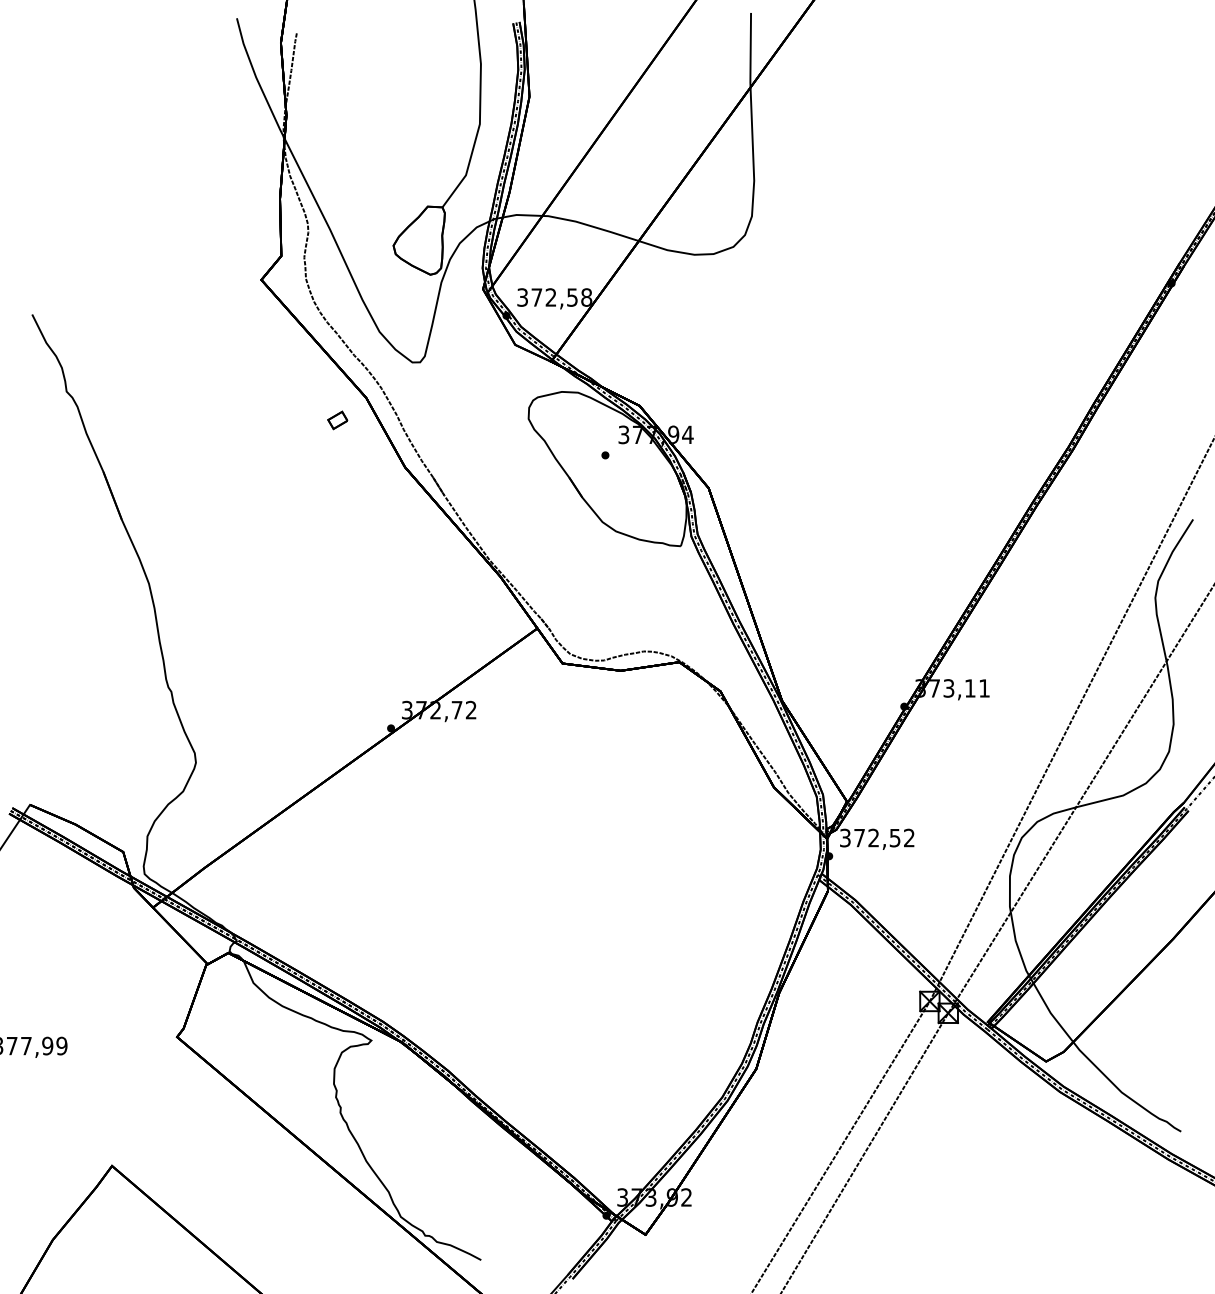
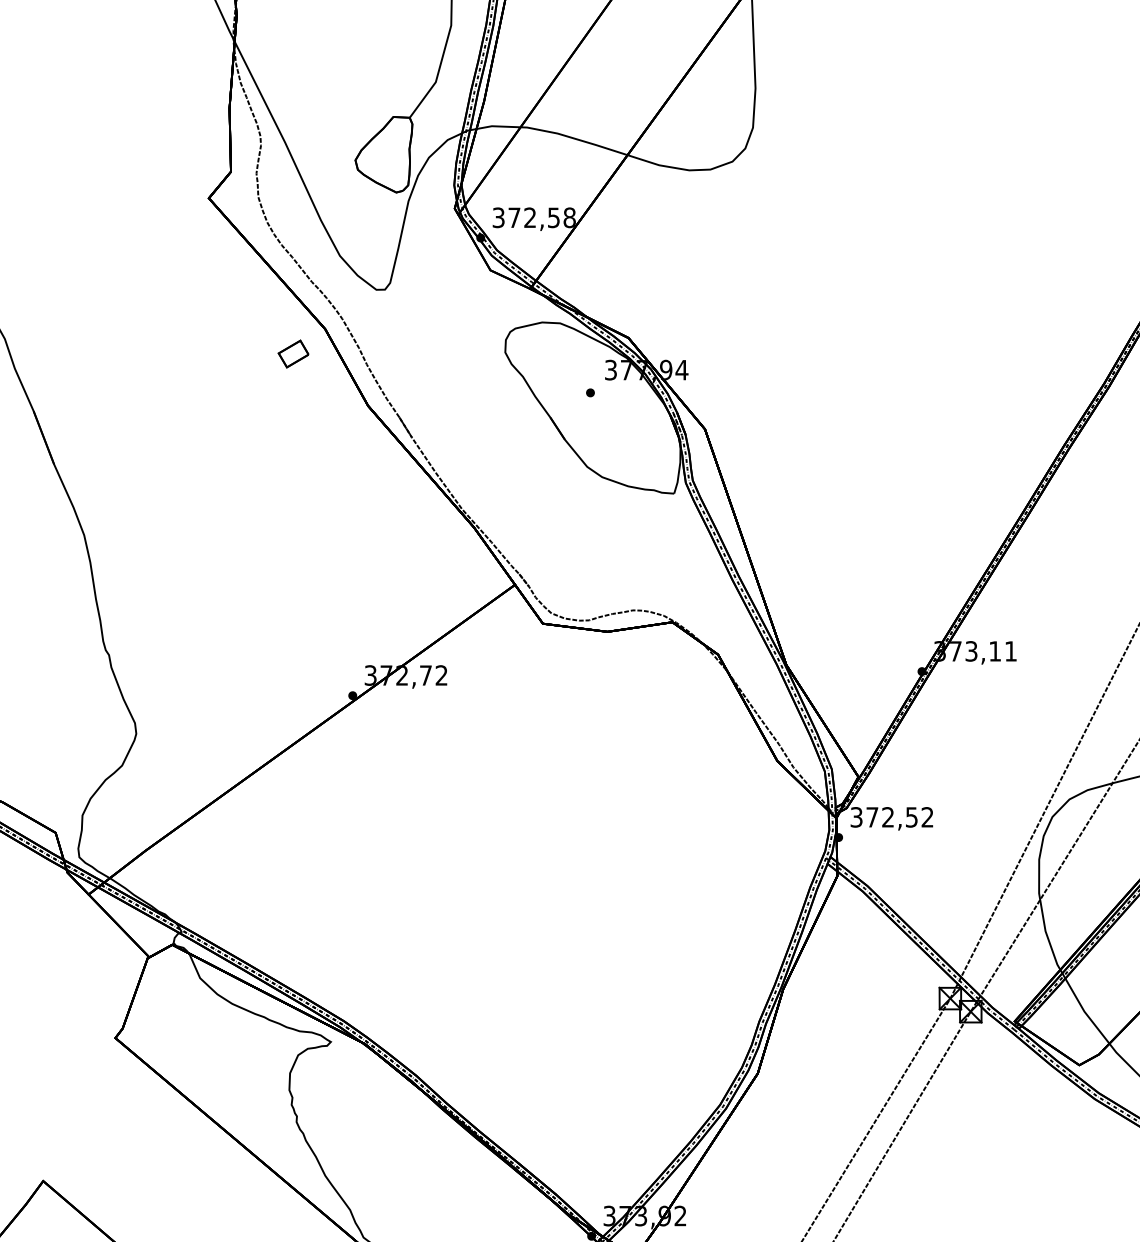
part: (337, 420) -> (293, 354), size x1.4

